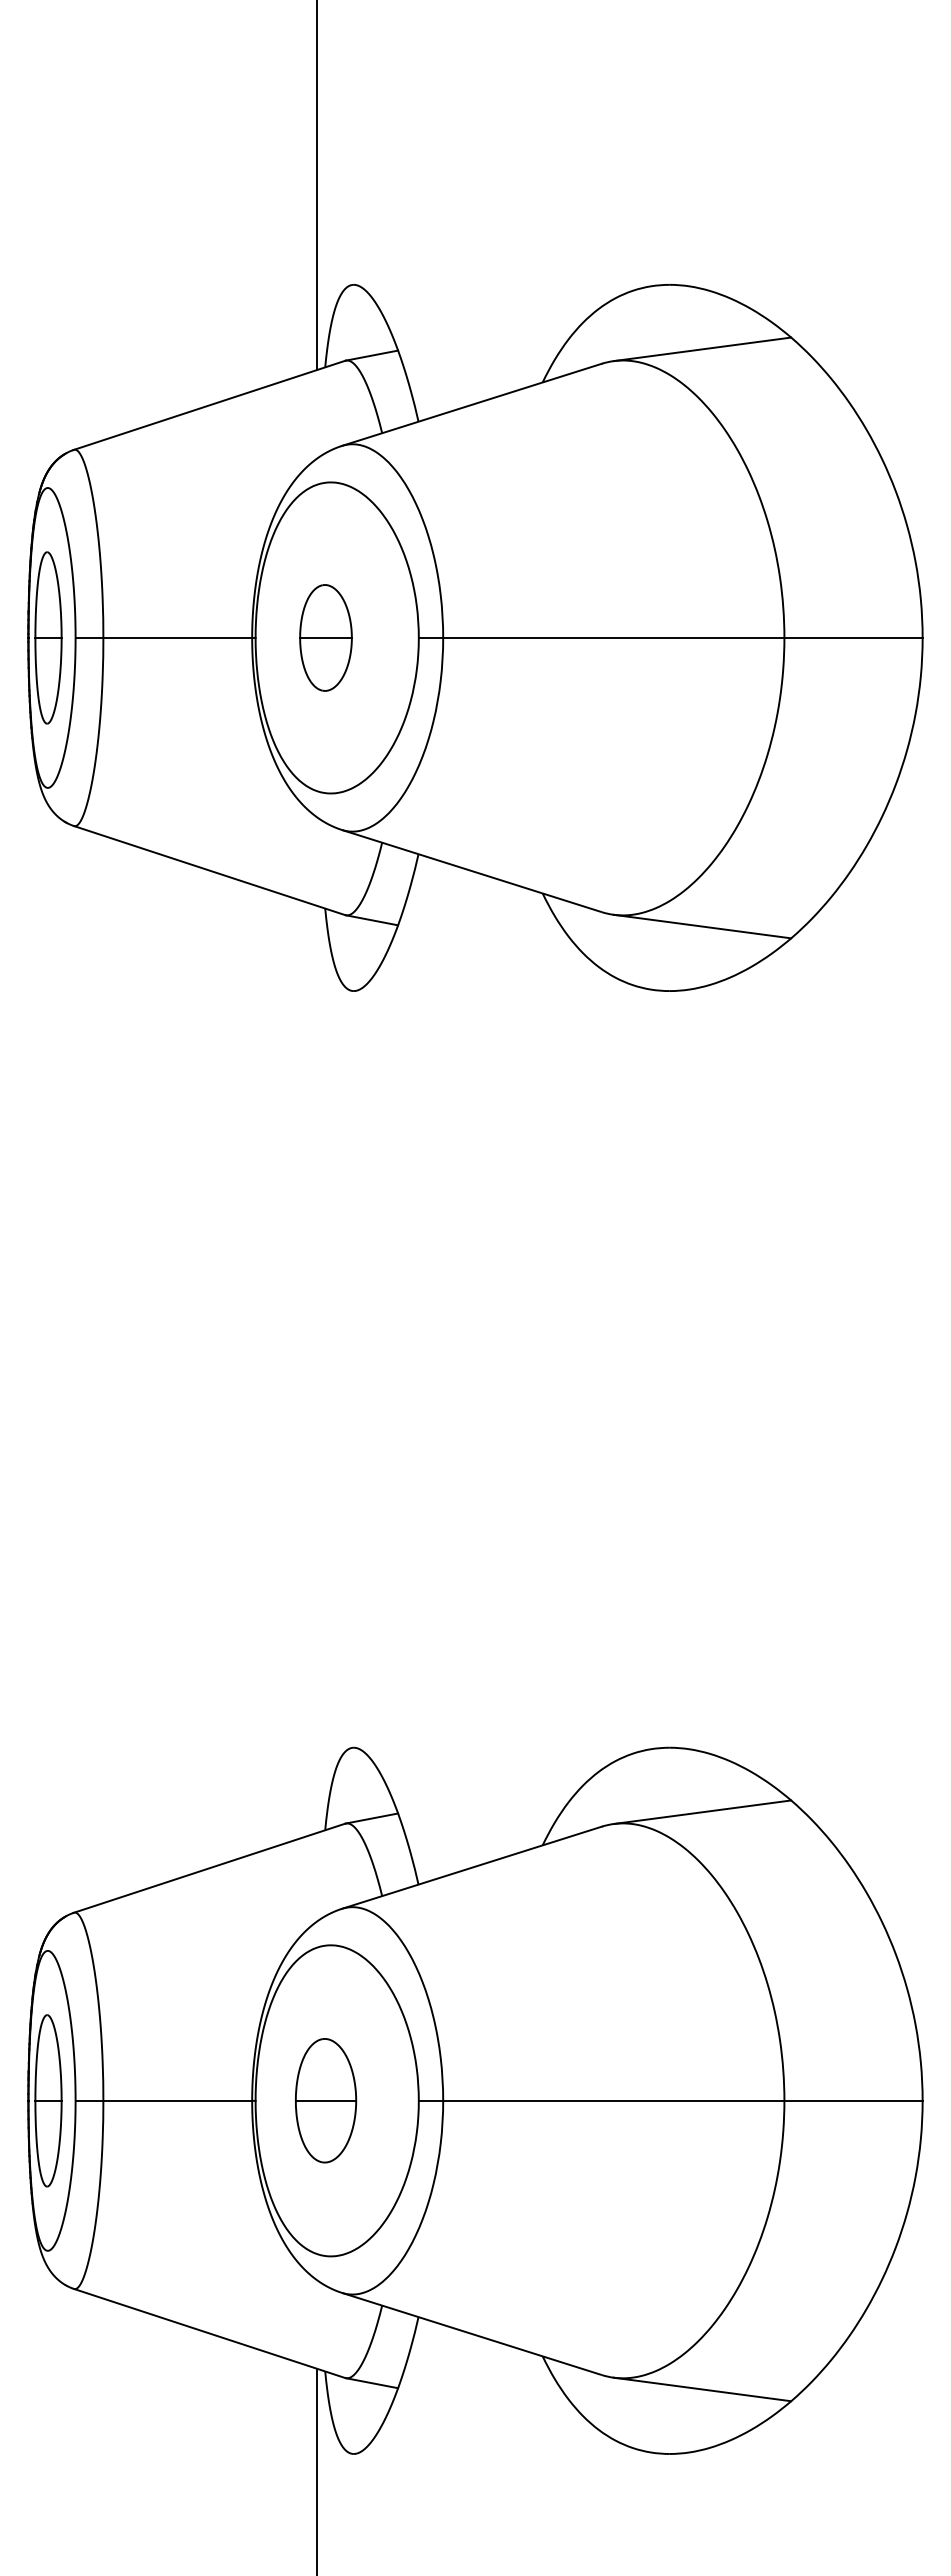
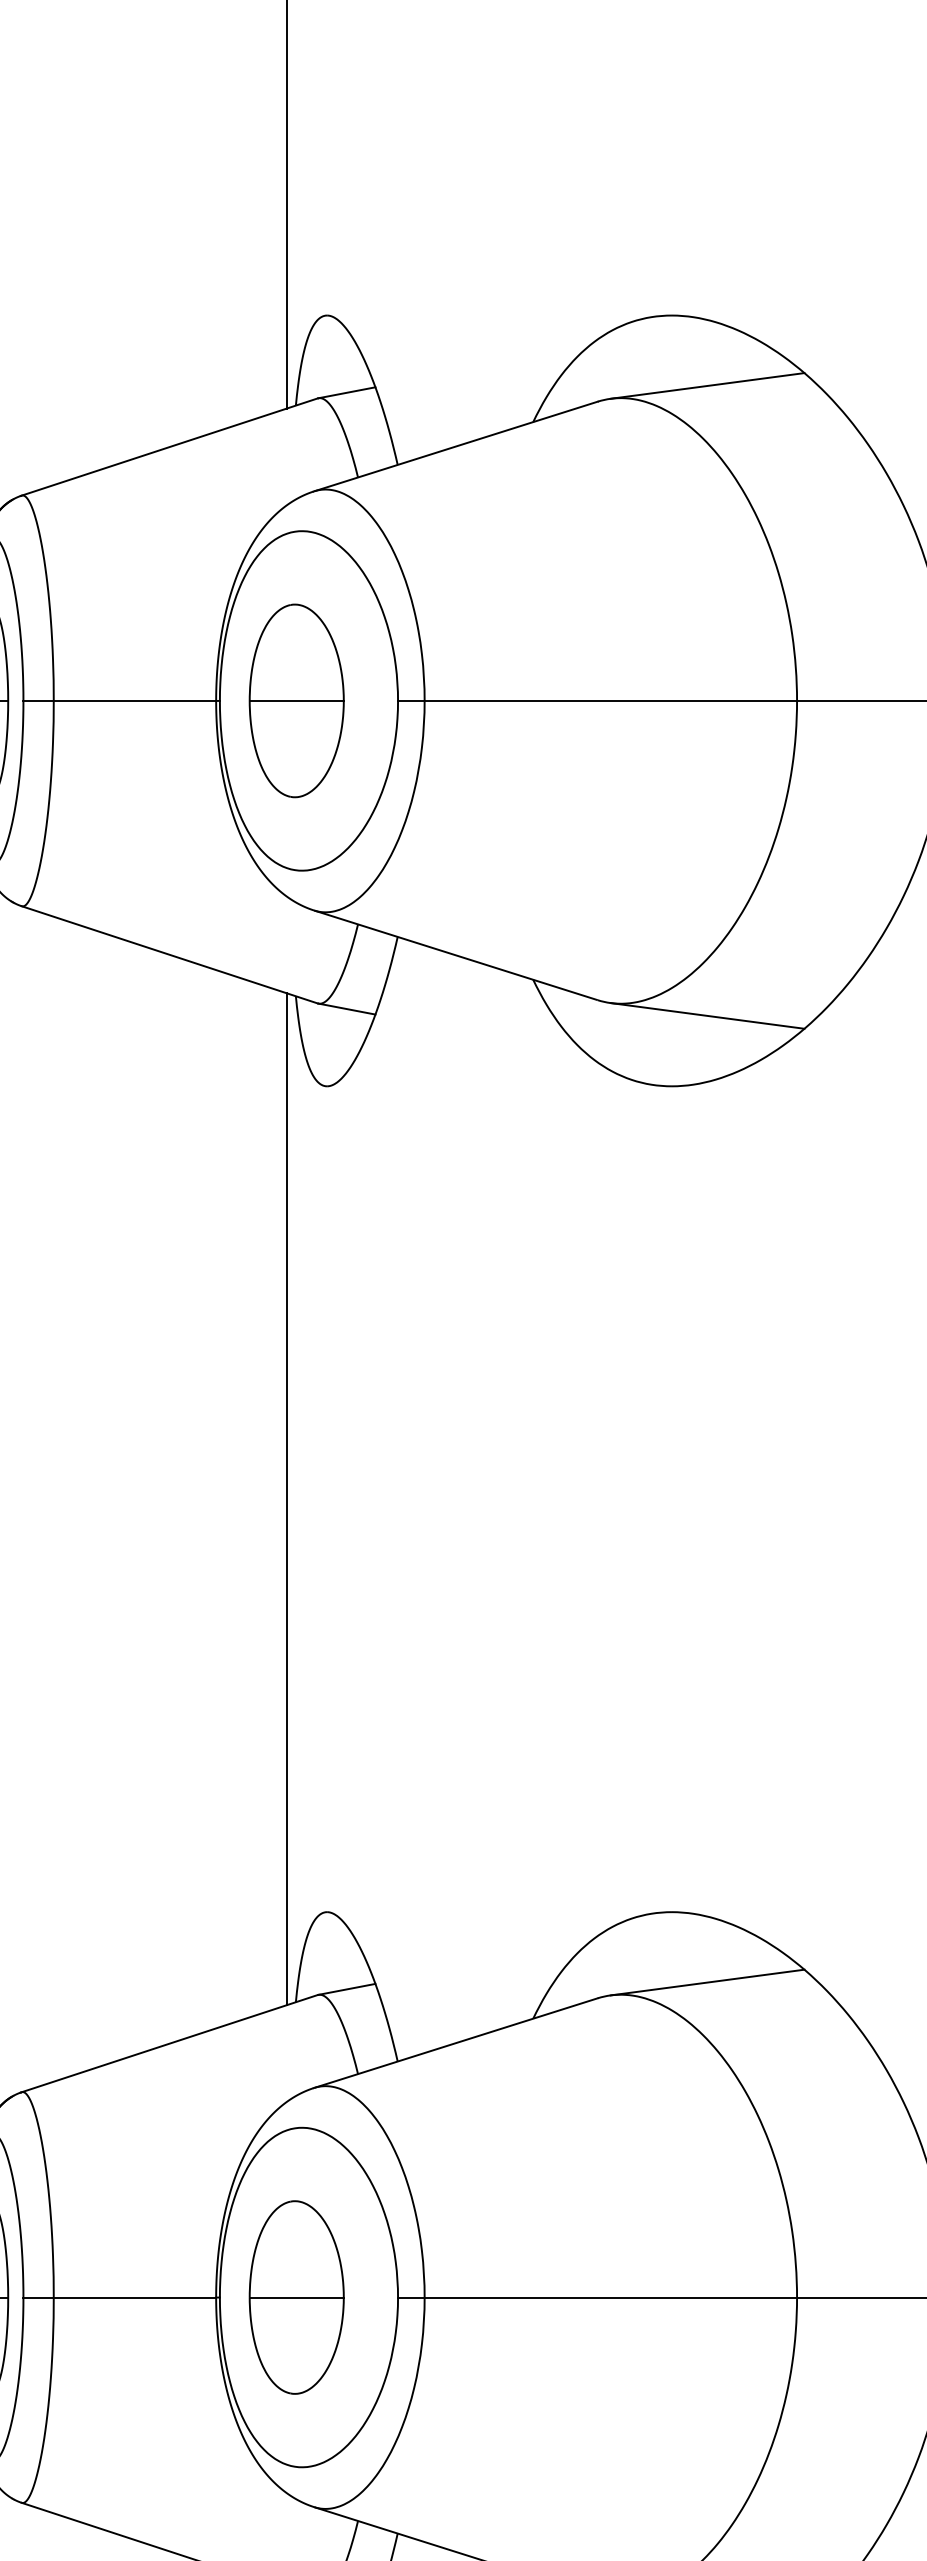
part: (325, 637) -> (296, 700), size x1.67
line: (317, 1368) -> (287, 1498), added
part: (325, 2100) -> (296, 2297), size x1.43

